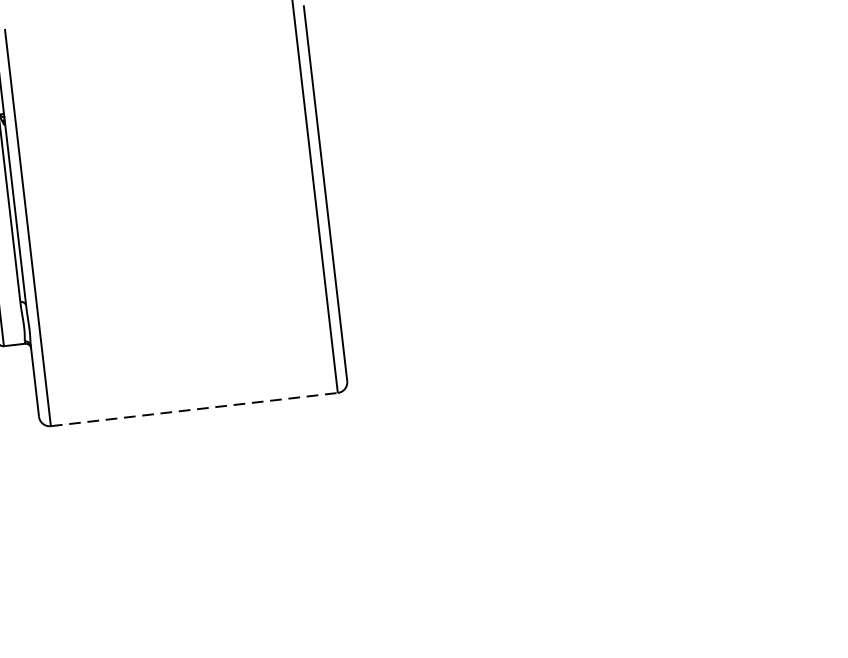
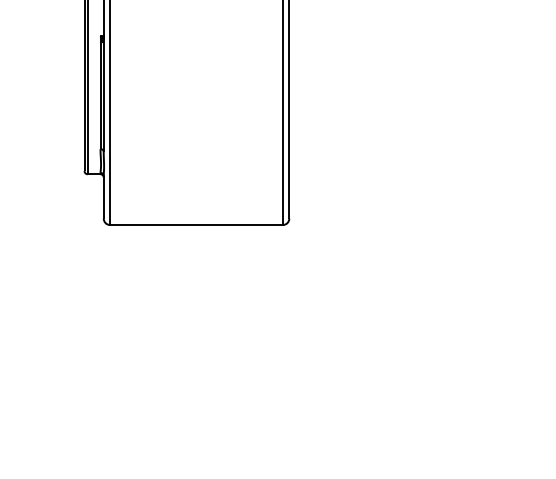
line: (196, 410) -> (197, 225), dashed -> solid

